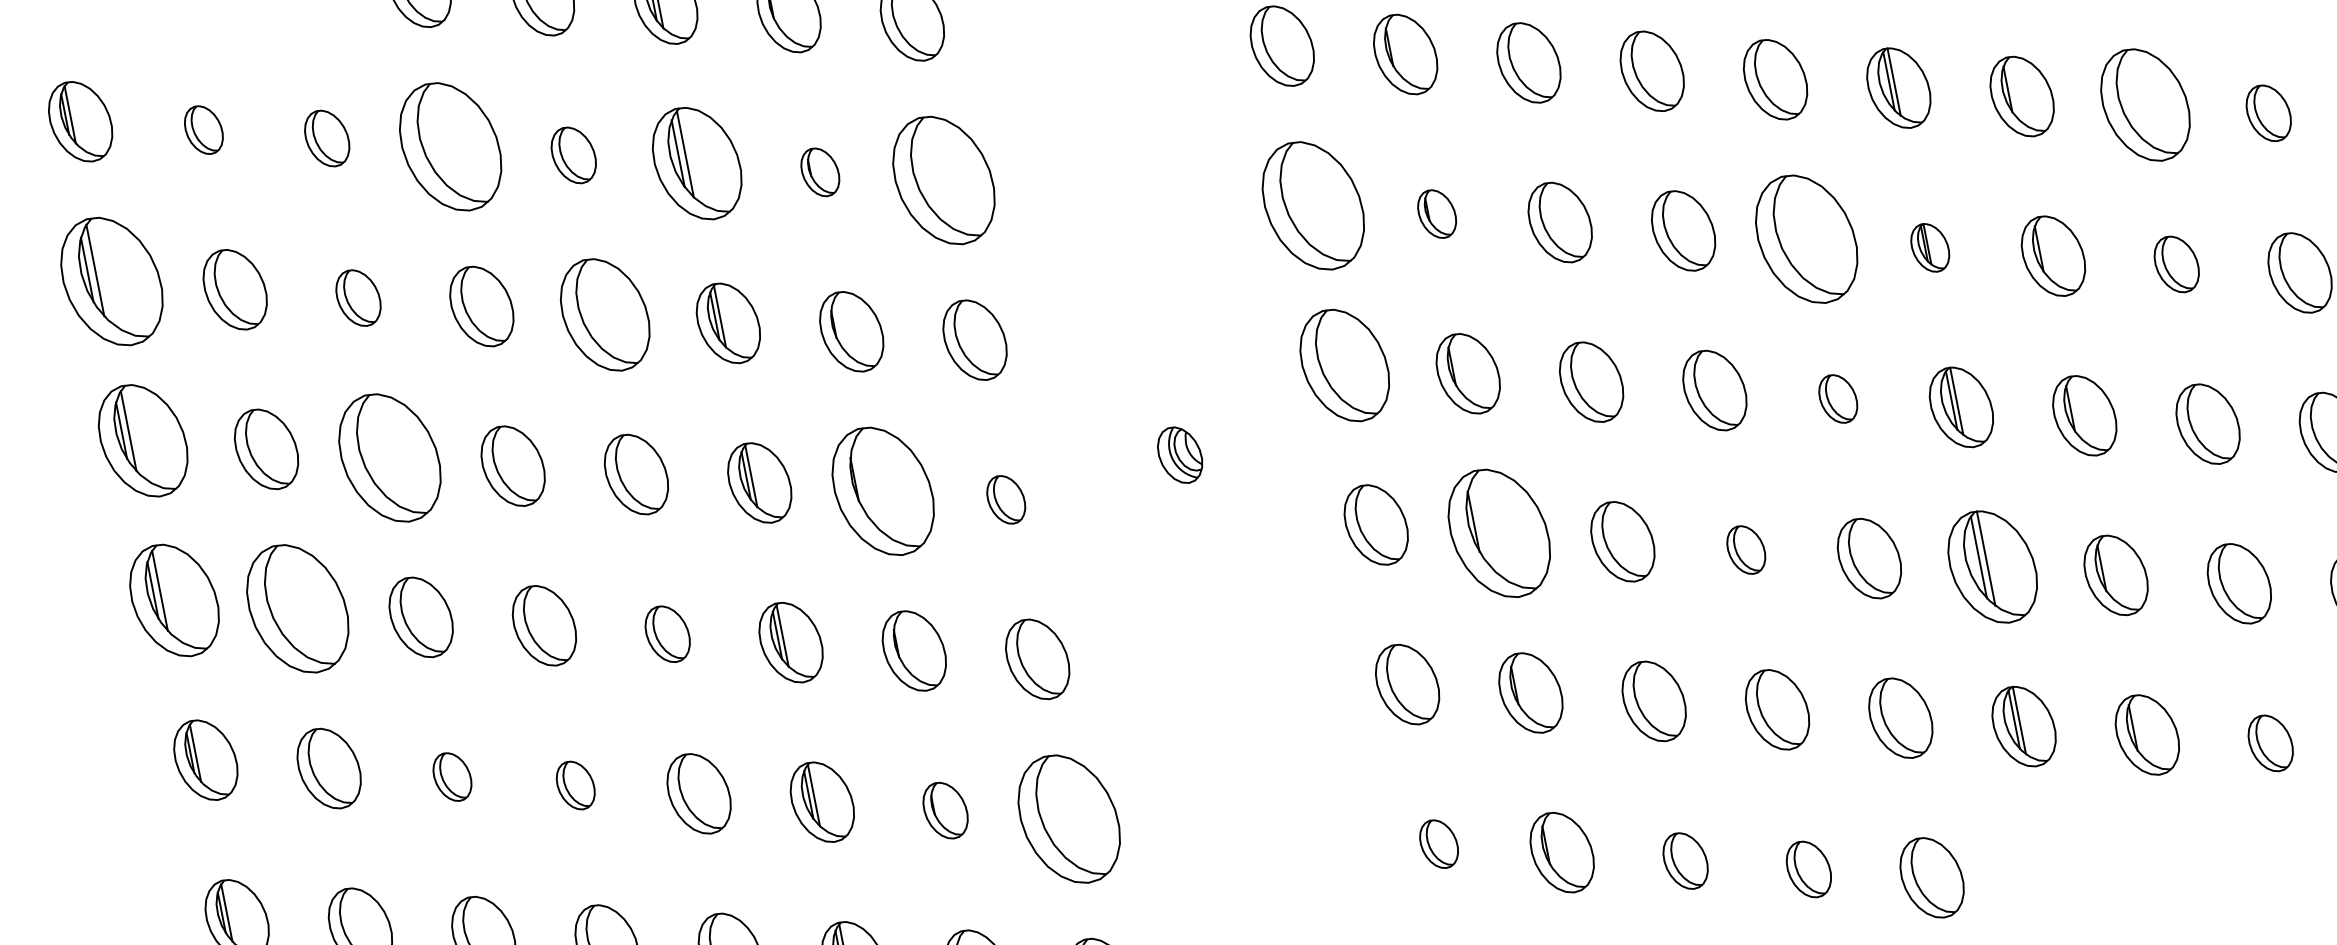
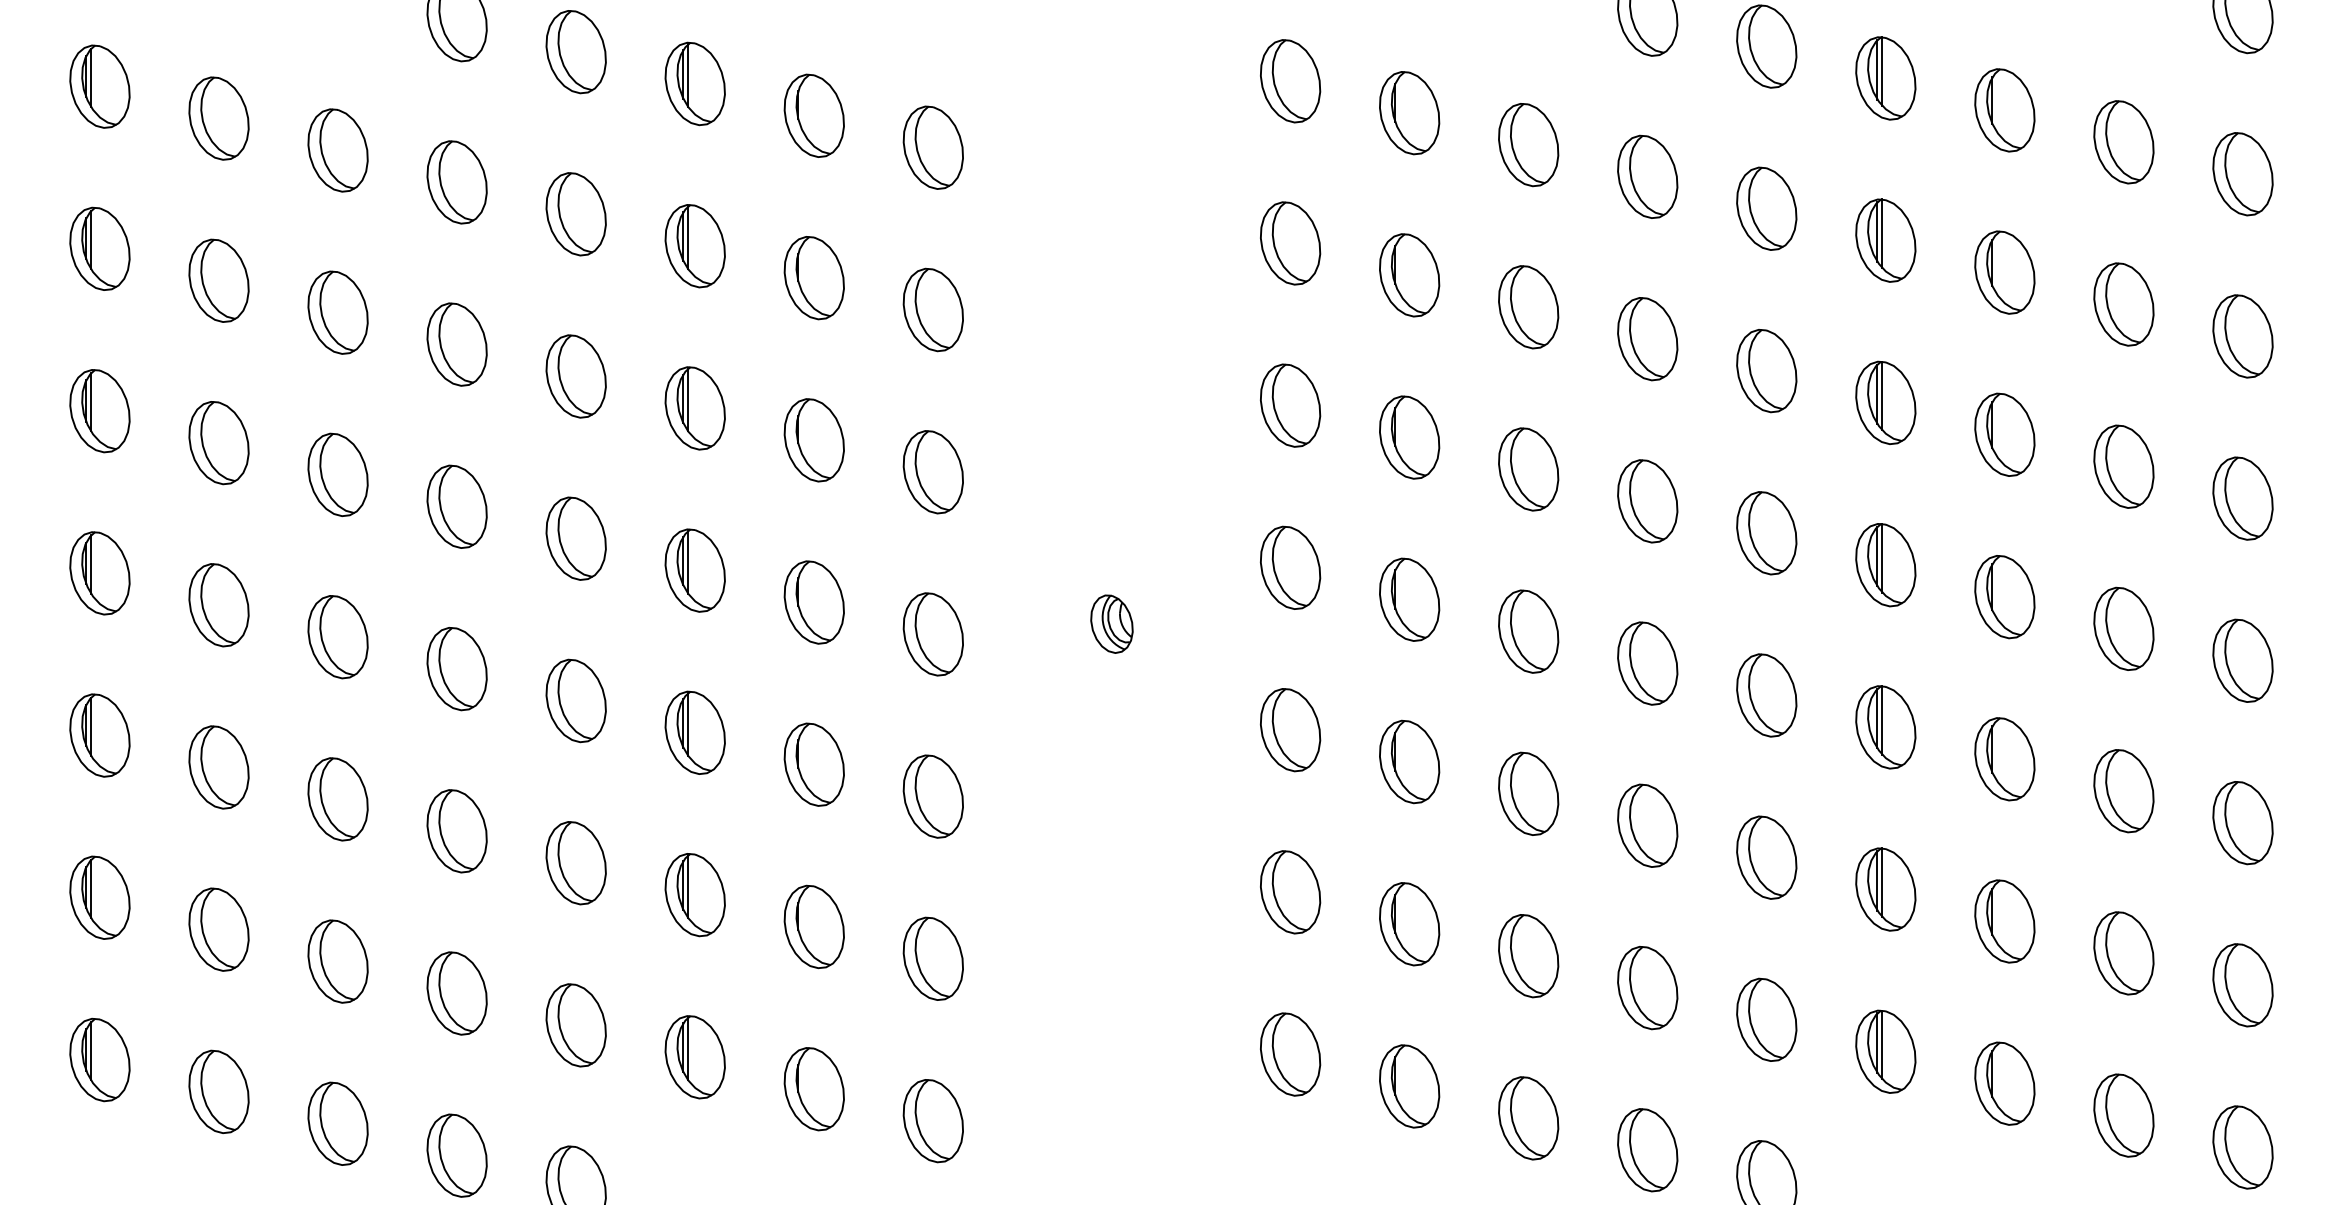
part: (2144, 104) -> (2123, 466), size x0.71
part: (2268, 113) -> (2242, 498), size x1.43
part: (203, 130) -> (218, 118), size x1.67
part: (326, 138) -> (337, 150), size x1.43
part: (449, 147) -> (456, 182), size x0.62
part: (573, 155) -> (575, 214), size x1.43
part: (696, 164) -> (694, 246), size x0.71
part: (819, 172) -> (813, 278), size x1.67
part: (942, 180) -> (932, 309), size x0.62
part: (1313, 205) -> (1290, 405), size x0.62
part: (1436, 214) -> (1409, 437), size x1.67
part: (1806, 239) -> (1766, 533), size x0.62
part: (1929, 248) -> (1885, 565), size x1.67
part: (2176, 264) -> (2123, 628), size x1.43
part: (111, 281) -> (99, 248), size x0.62
part: (357, 298) -> (337, 312), size x1.43
part: (604, 315) -> (575, 376), size x0.71
part: (1344, 365) -> (1290, 567), size x0.71
part: (1837, 399) -> (1766, 695), size x1.67
part: (142, 441) -> (99, 411), size x0.71
part: (389, 457) -> (337, 474), size x0.62
part: (882, 491) -> (813, 602), size x0.62
part: (1005, 500) -> (932, 634), size x1.67
part: (1499, 532) -> (1409, 761), size x0.62
part: (1745, 549) -> (1647, 825), size x1.67
part: (1992, 567) -> (1885, 889), size x0.71
part: (174, 600) -> (99, 573), size x0.71
part: (297, 609) -> (218, 605), size x0.62
part: (667, 633) -> (575, 700), size x1.43
part: (2270, 743) -> (2123, 1115), size x1.43
part: (451, 777) -> (337, 799), size x1.67
part: (575, 785) -> (456, 831), size x1.67
part: (944, 810) -> (813, 926), size x1.43
part: (1068, 818) -> (932, 958), size x0.62
part: (1438, 844) -> (1290, 1054), size x1.67
part: (1685, 861) -> (1528, 1118), size x1.43
part: (1808, 869) -> (1647, 1150), size x1.43

